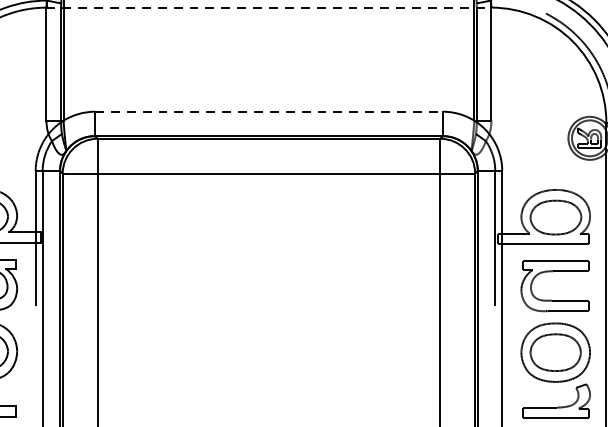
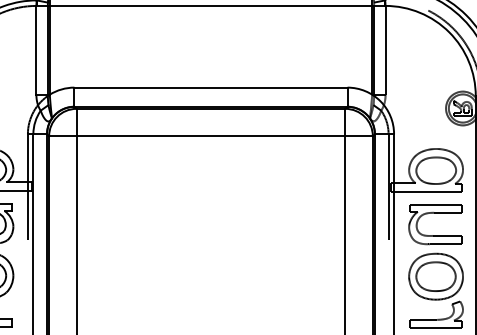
line: (268, 7) -> (210, 5), dashed -> solid
line: (268, 111) -> (210, 87), dashed -> solid

